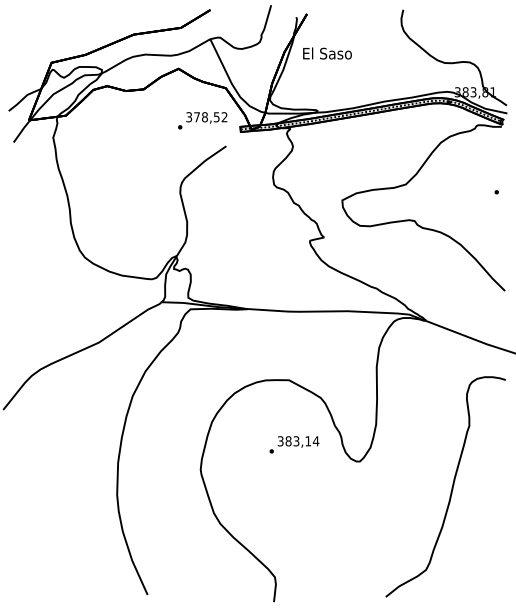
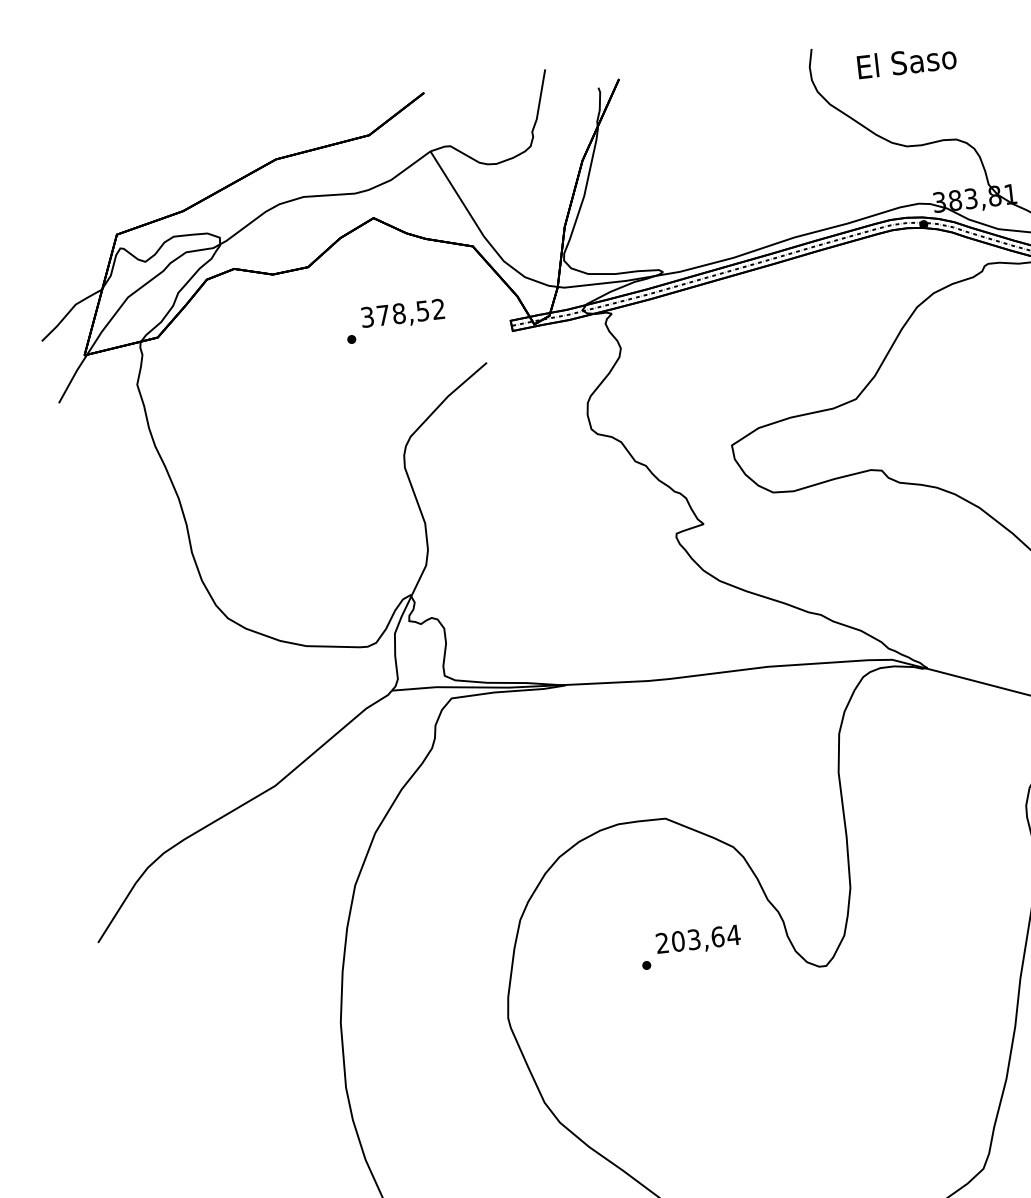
text: (327, 53) -> (906, 61), moved
text: (202, 120) -> (394, 320), moved
text: (294, 441) -> (690, 940), 383,14 -> 203,64

